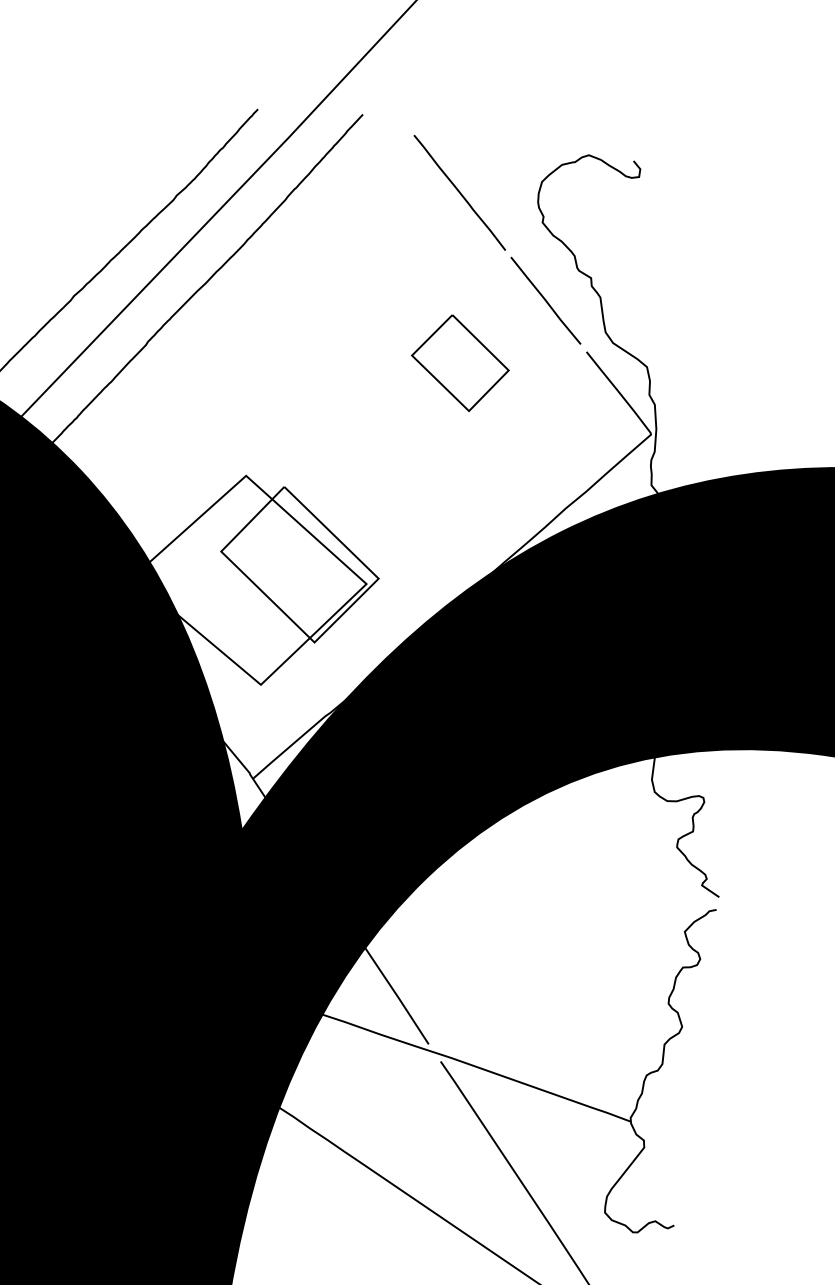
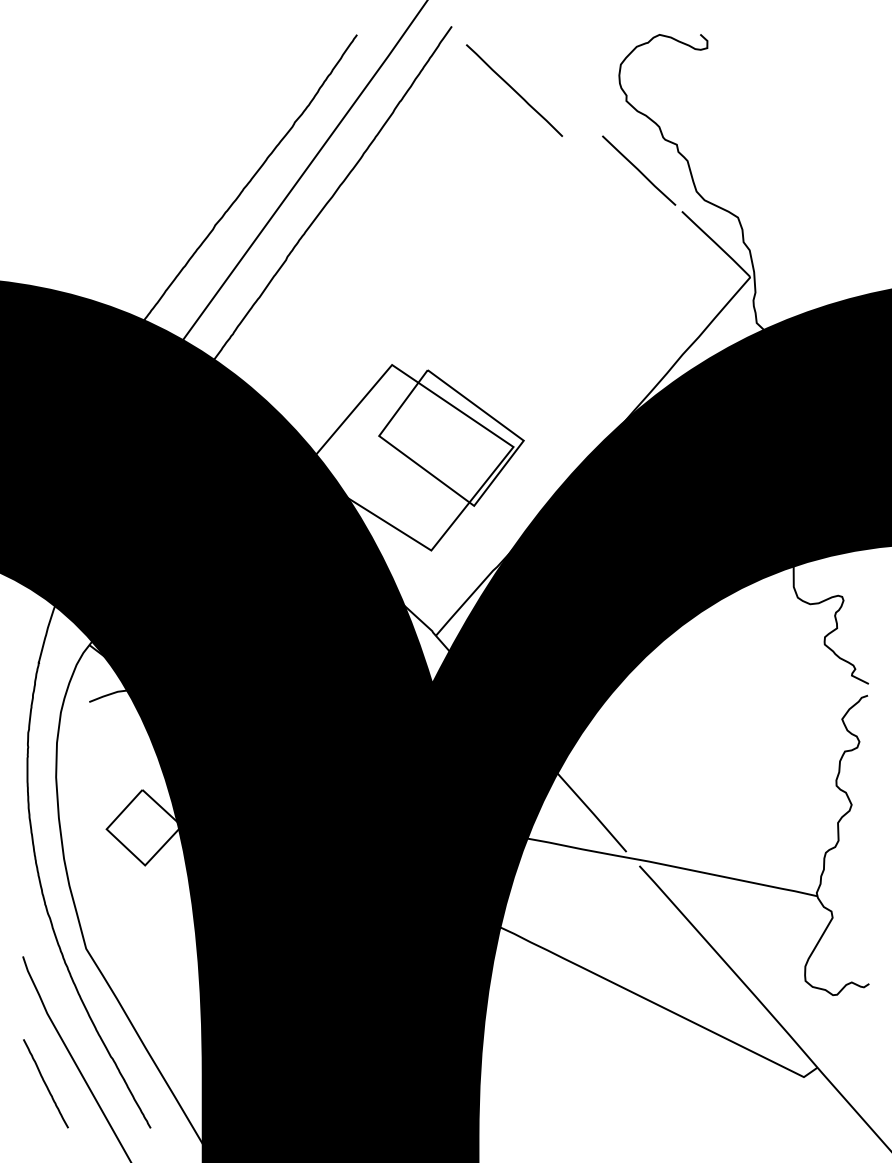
line: (459, 192) -> (514, 90), moved
part: (459, 363) -> (569, 237), removed

